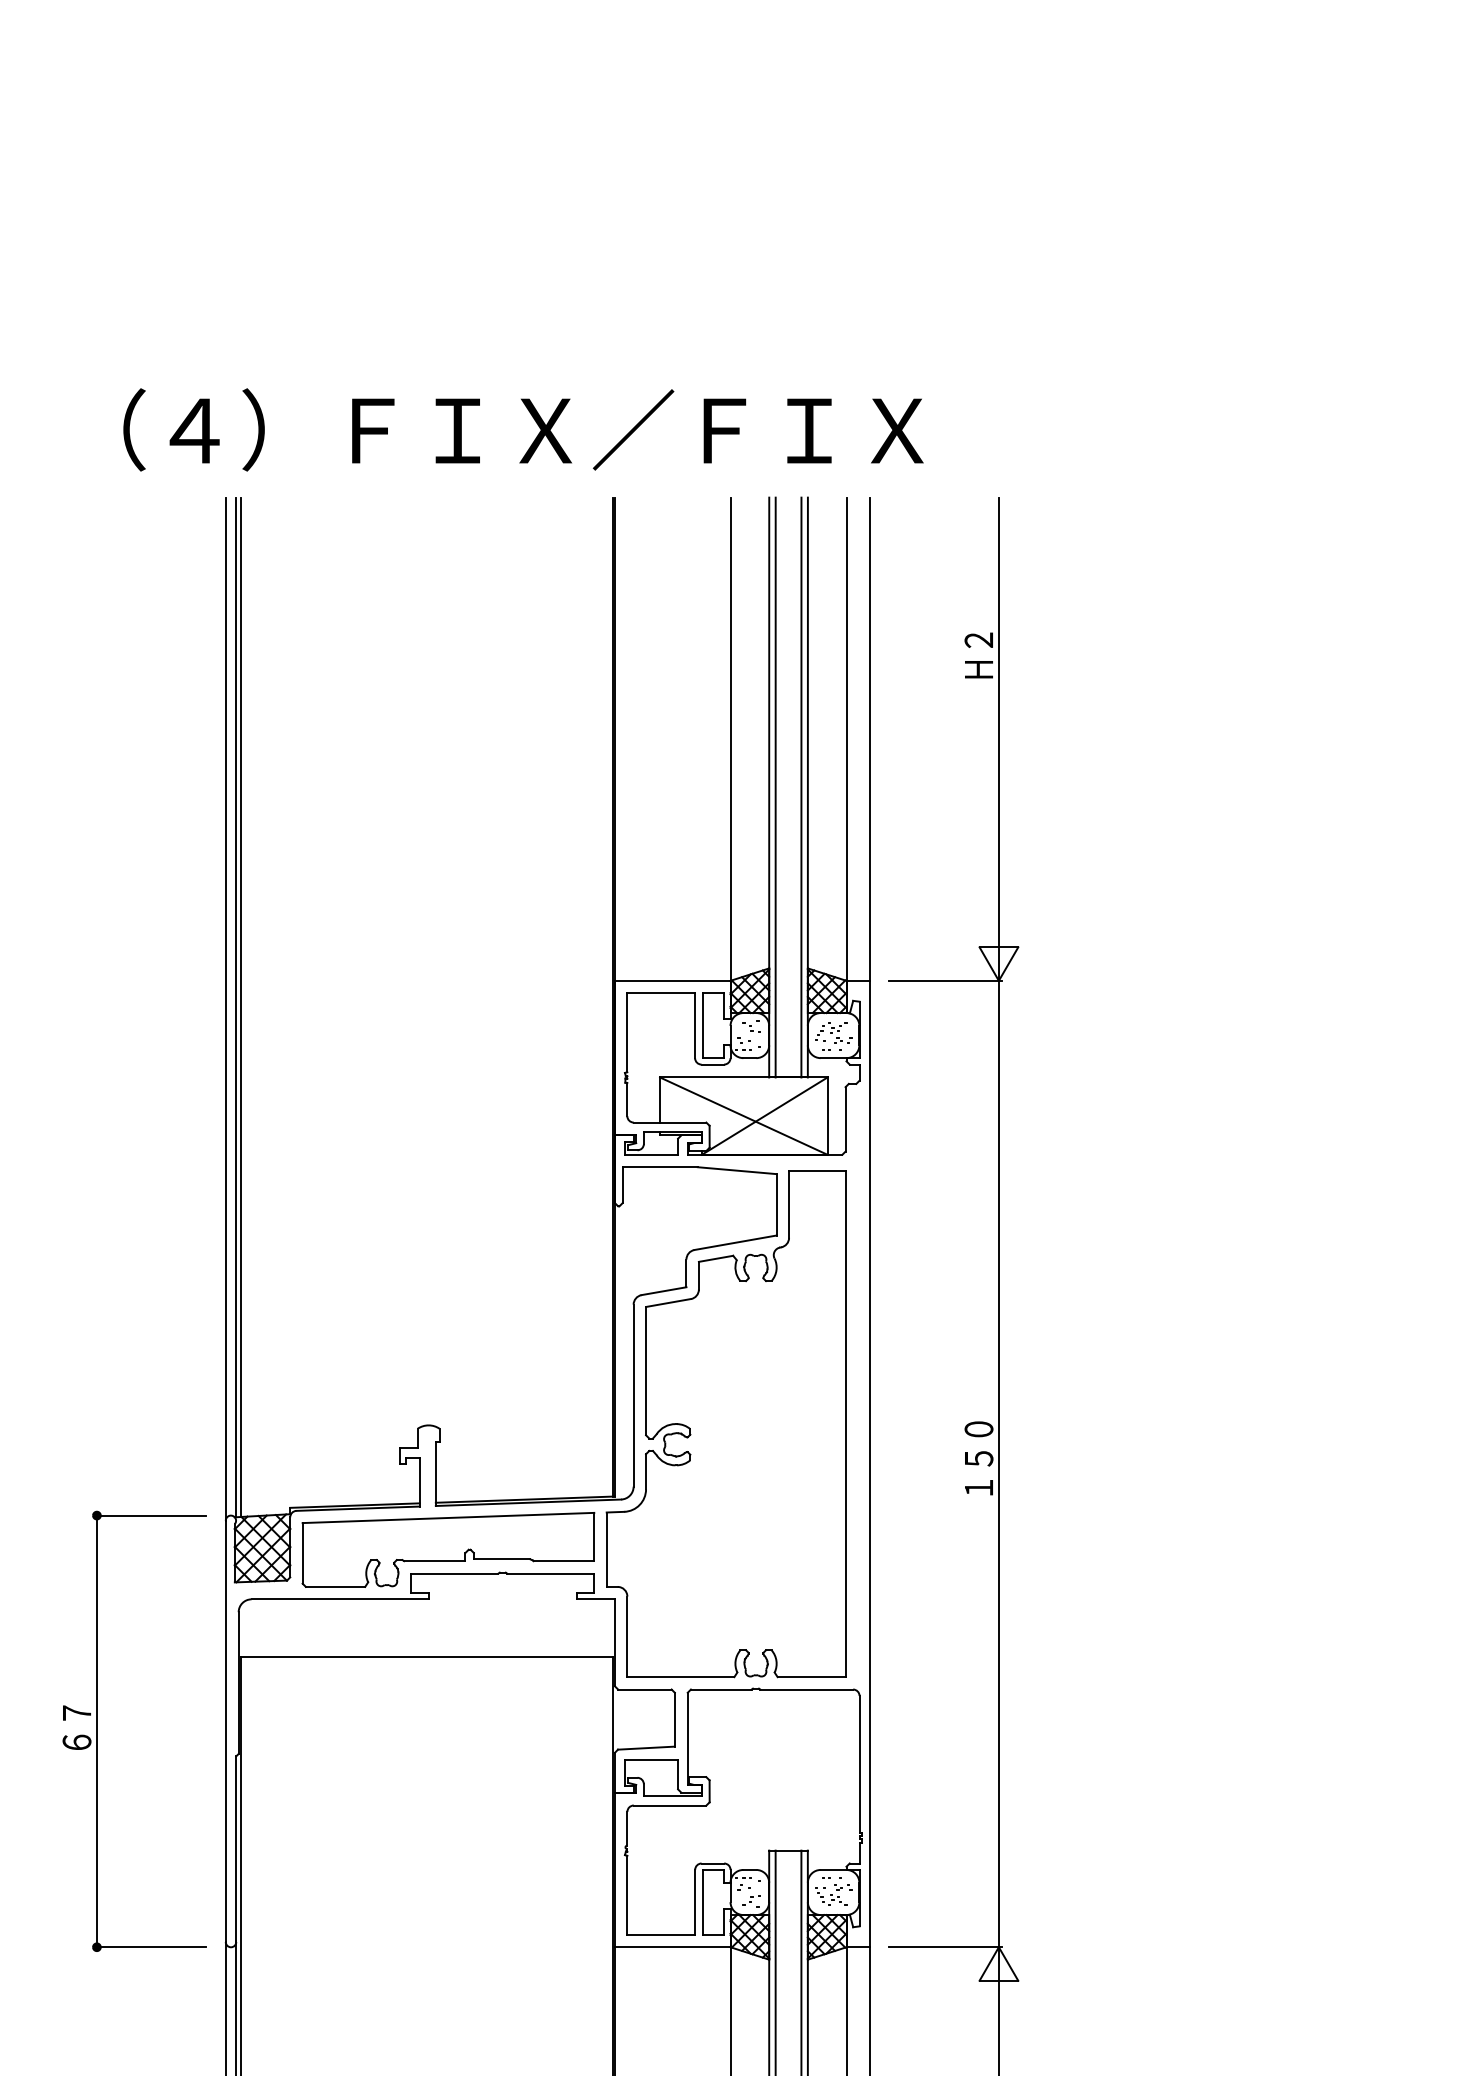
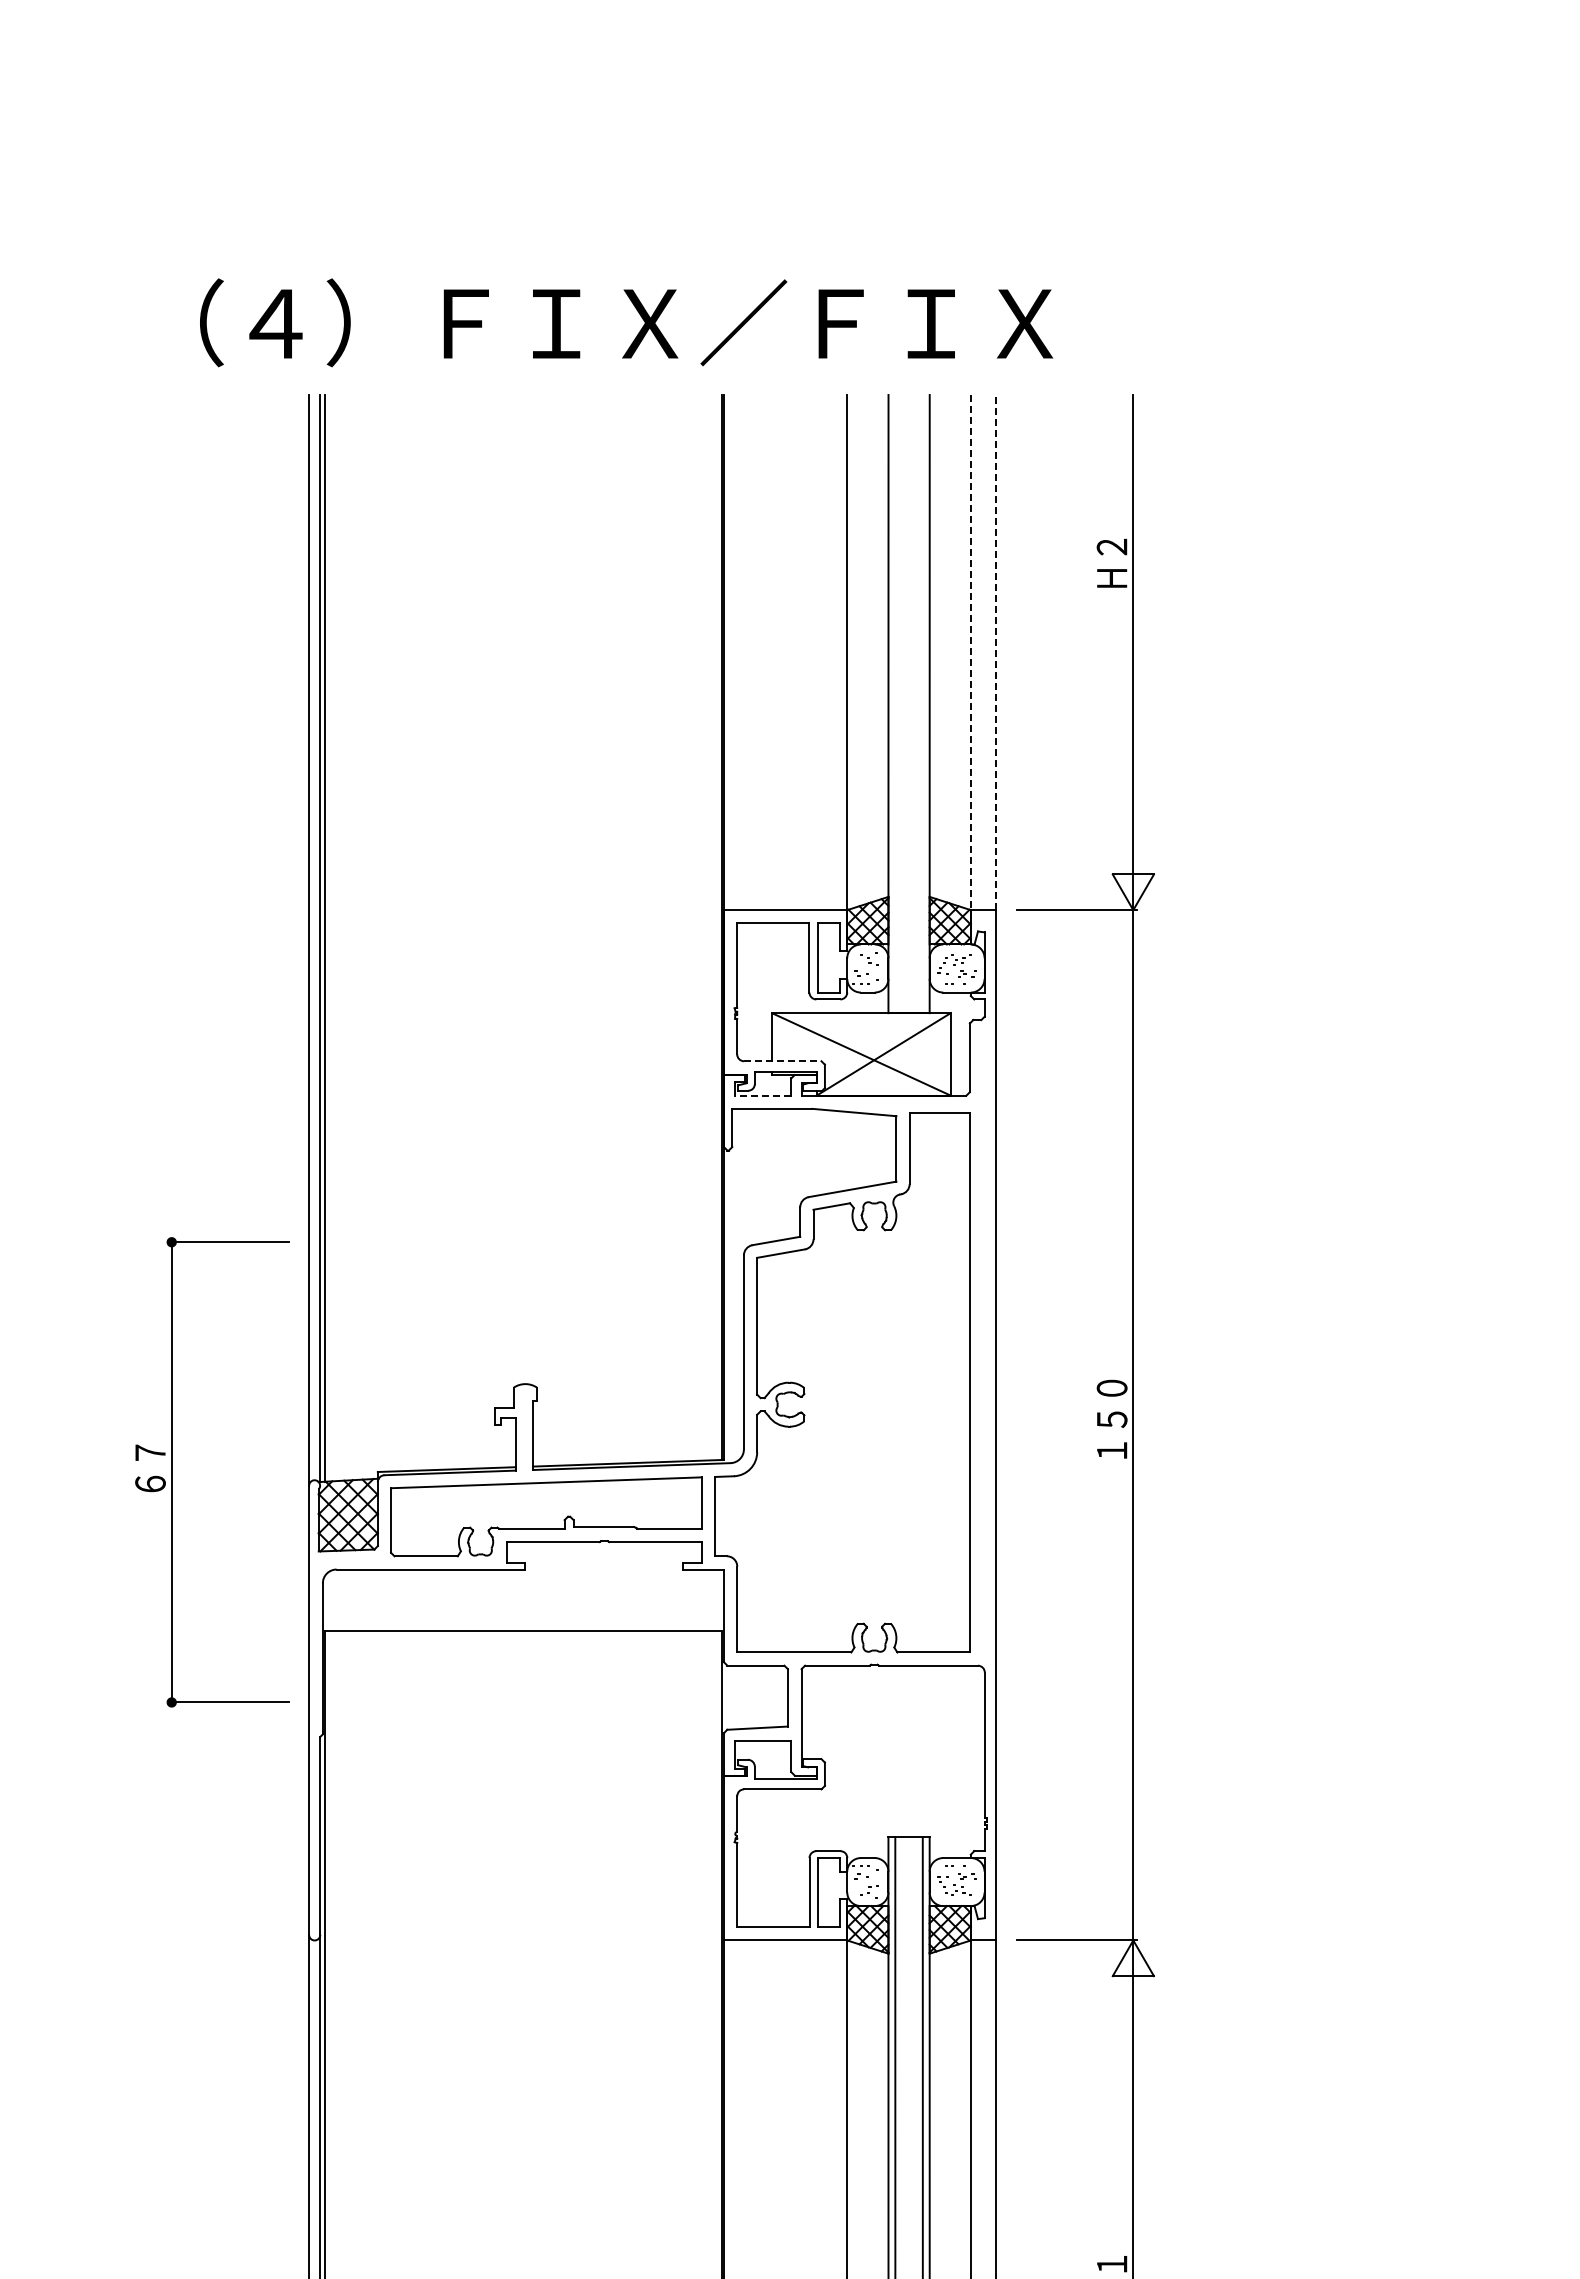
line: (846, 739) -> (970, 652), solid -> dashed
line: (869, 739) -> (995, 652), solid -> dashed
line: (775, 787) -> (895, 704), removed
line: (801, 787) -> (922, 704), removed
line: (669, 1122) -> (782, 1061), solid -> dashed
line: (651, 1154) -> (762, 1095), solid -> dashed
part: (97, 1731) -> (172, 1472), moved

